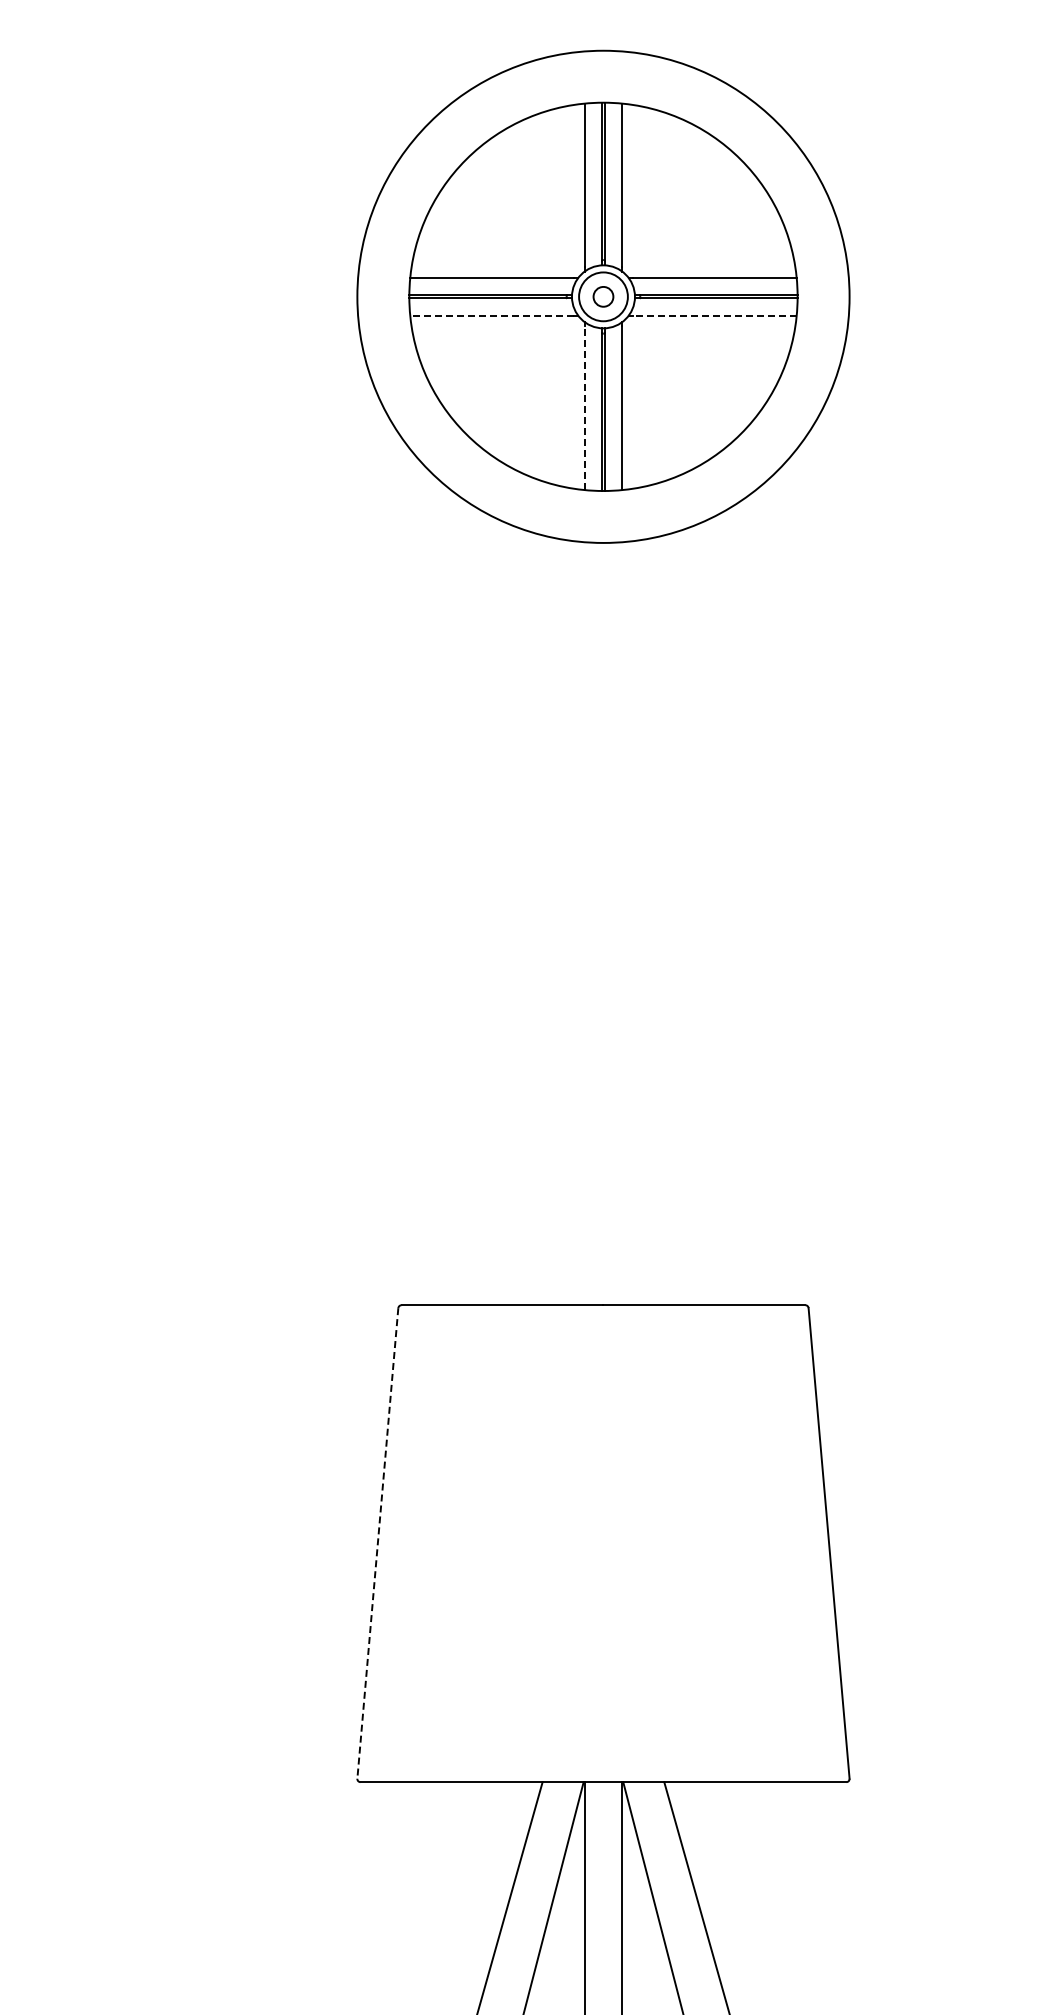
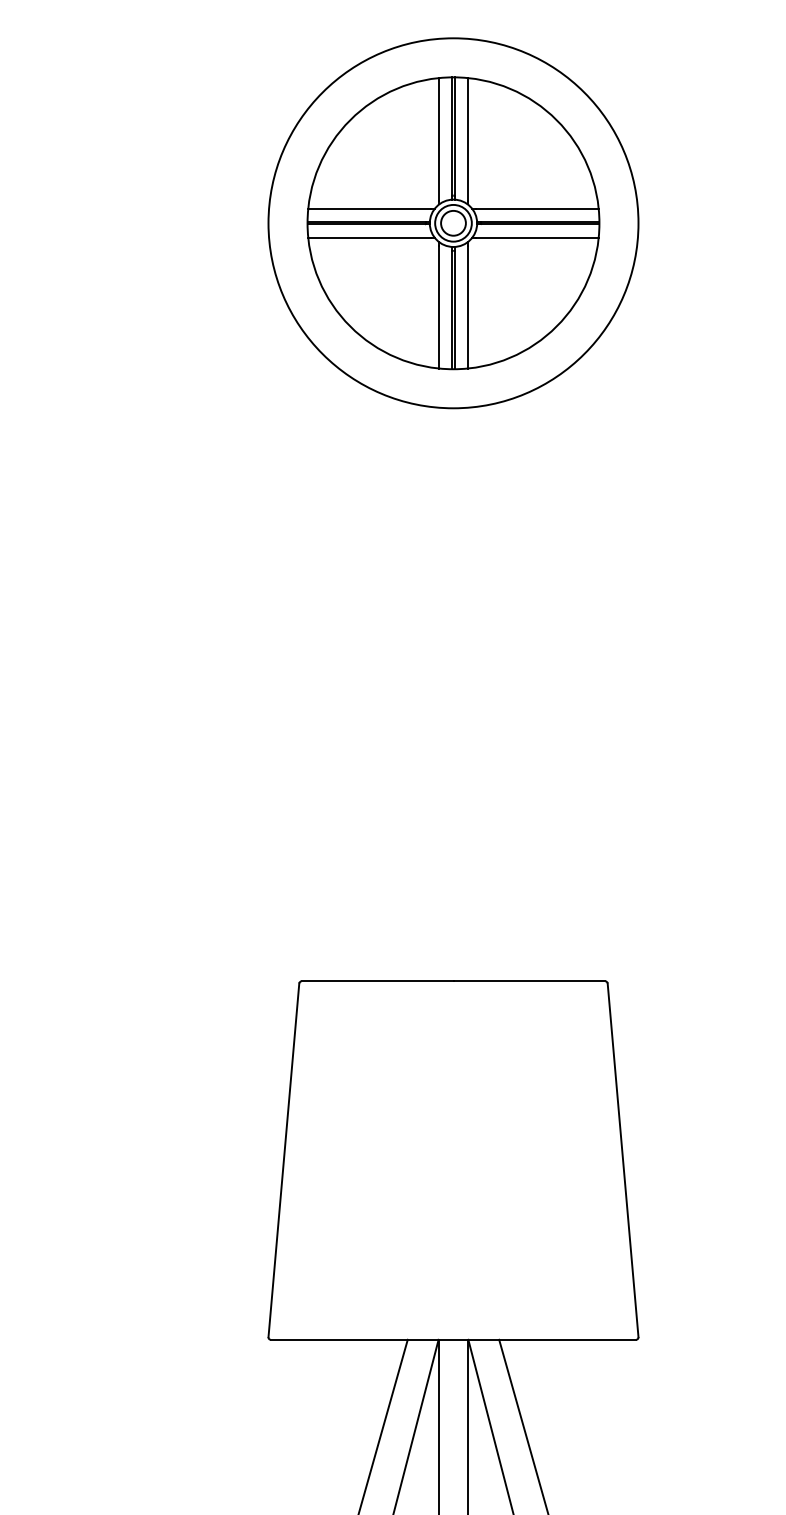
circle: (603, 296) -> (453, 223), size x1.67
line: (492, 315) -> (370, 237), dashed -> solid
line: (714, 315) -> (536, 237), dashed -> solid
line: (584, 408) -> (439, 307), dashed -> solid
line: (377, 1543) -> (283, 1160), dashed -> solid

